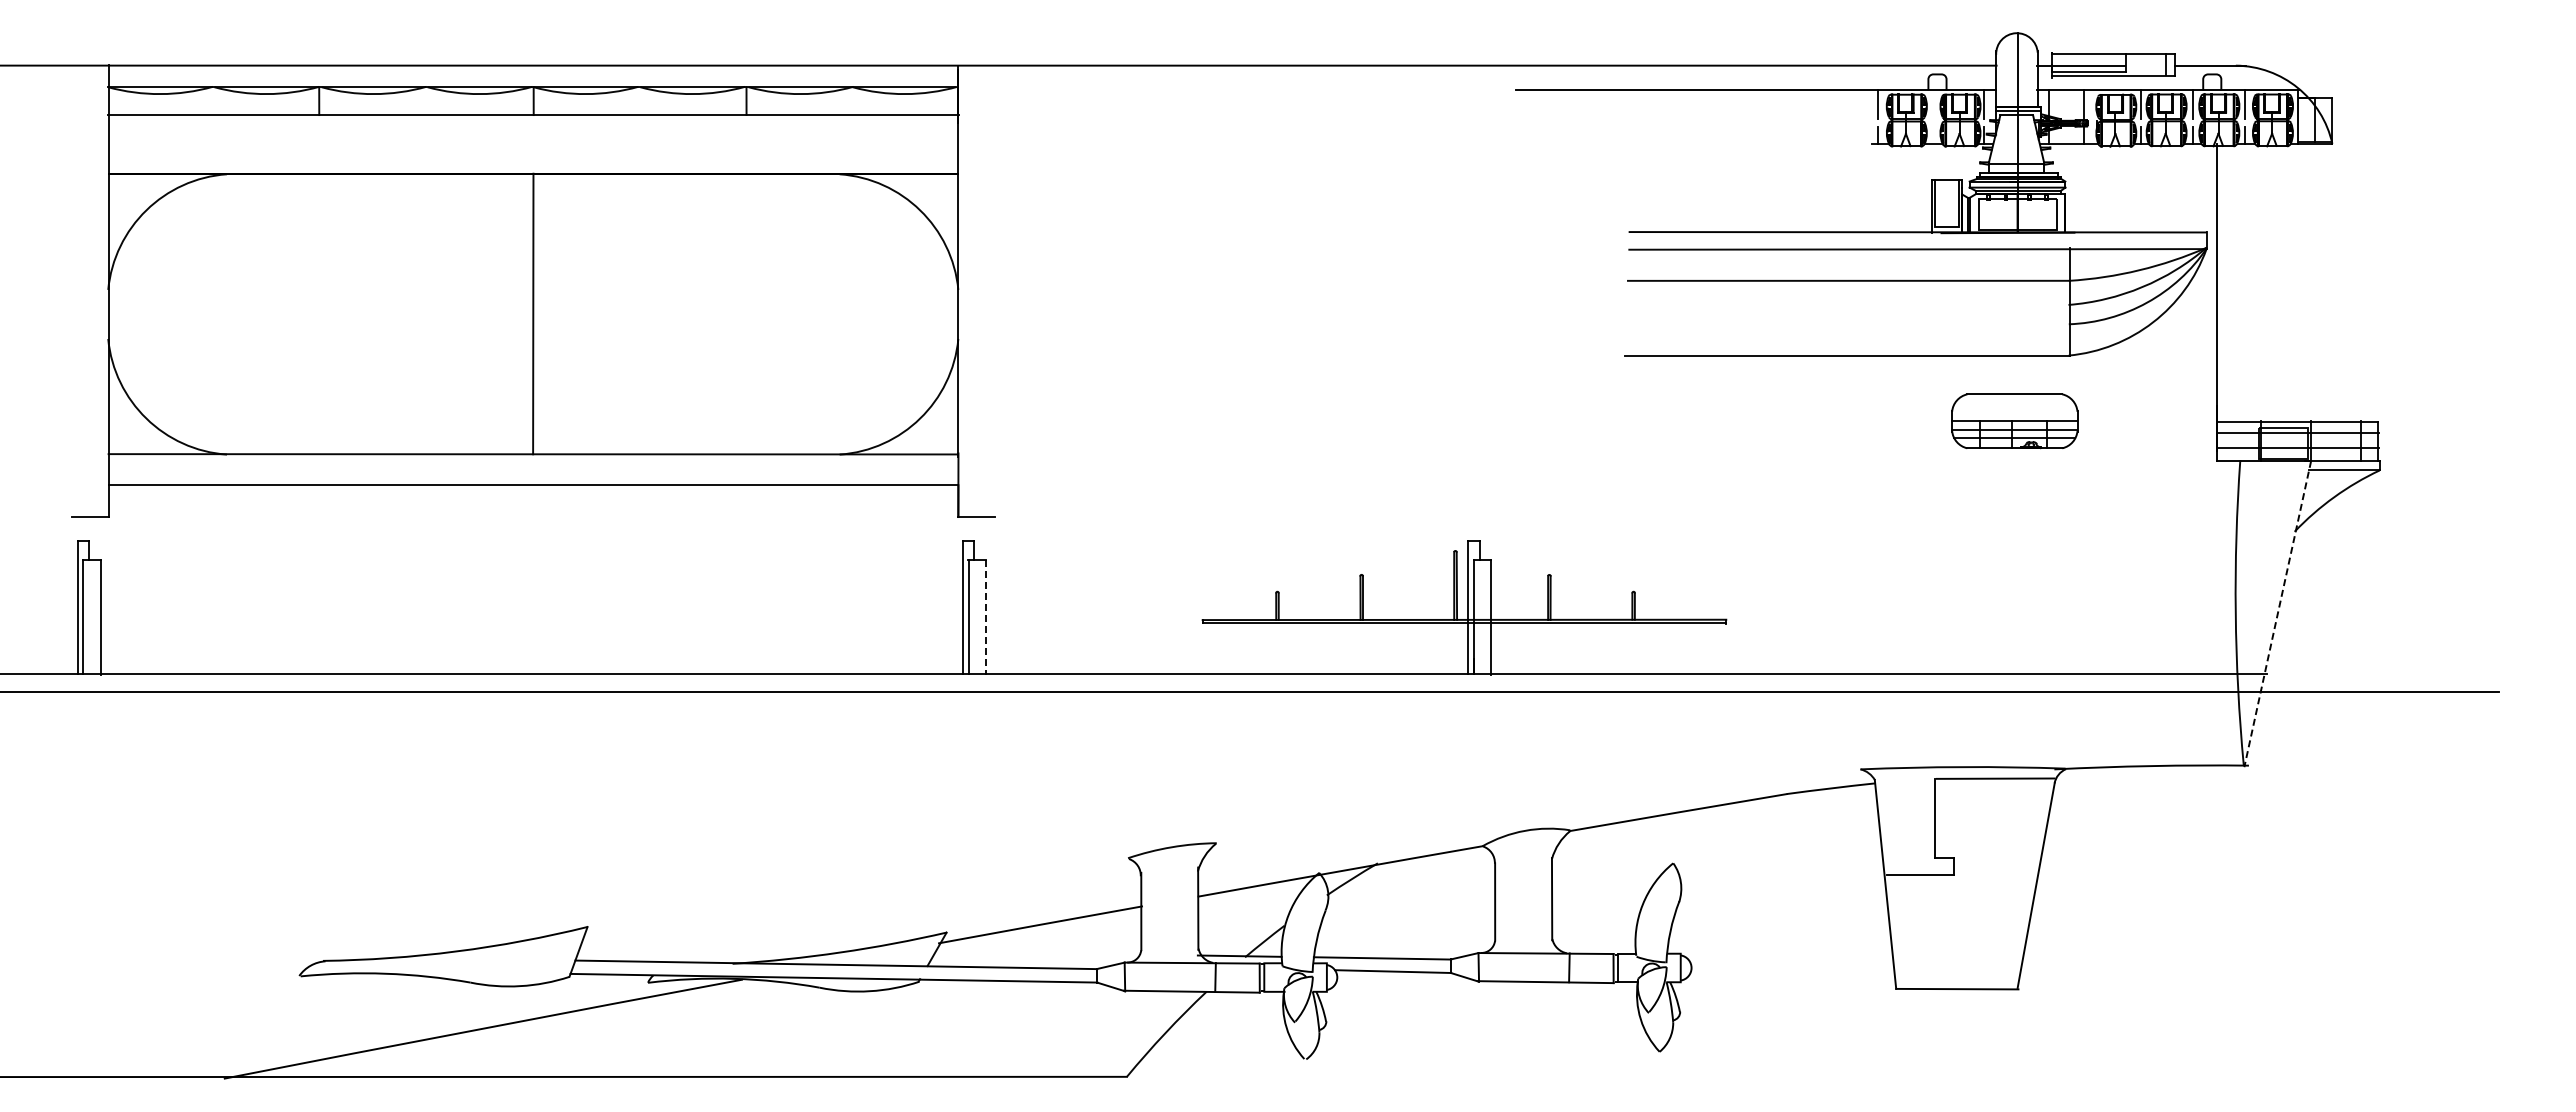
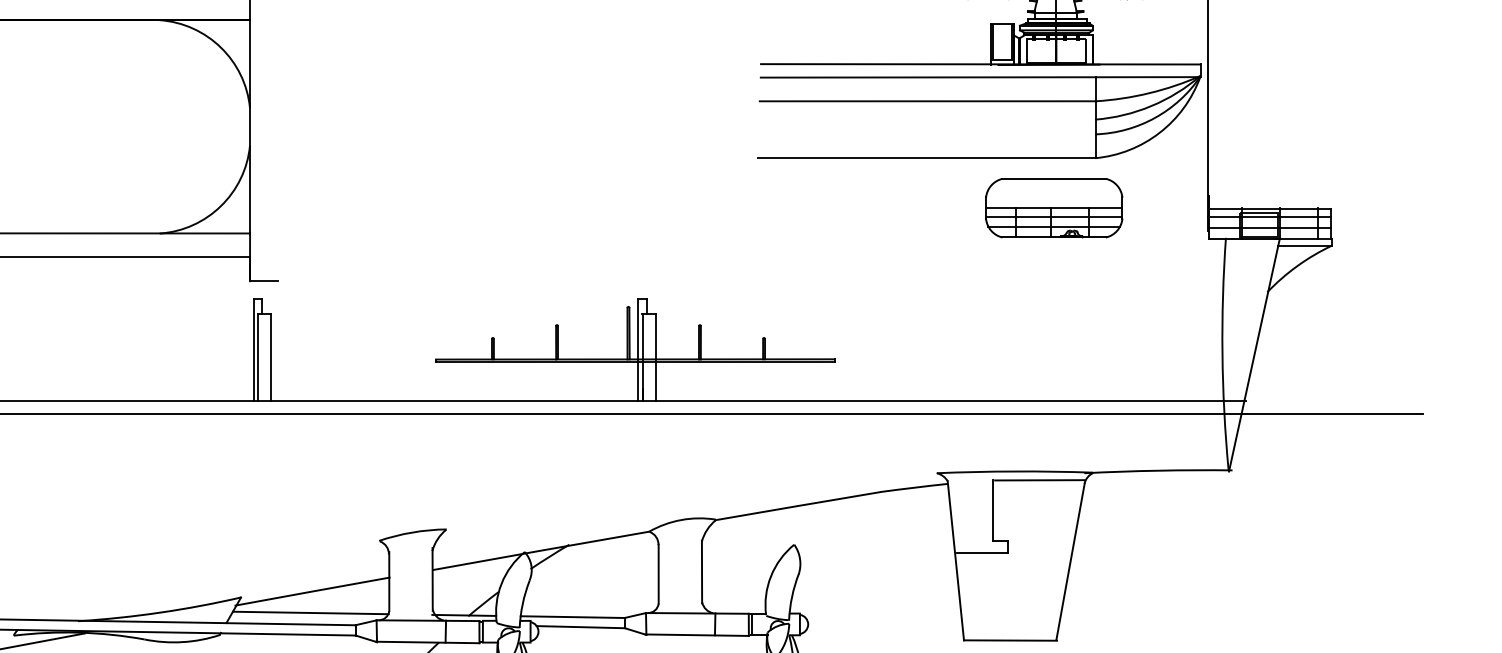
part: (2014, 421) -> (1054, 208), size x1.43
line: (2277, 614) -> (1254, 355), dashed -> solid
line: (985, 617) -> (270, 357), dashed -> solid
line: (1037, 952) -> (310, 612), added

